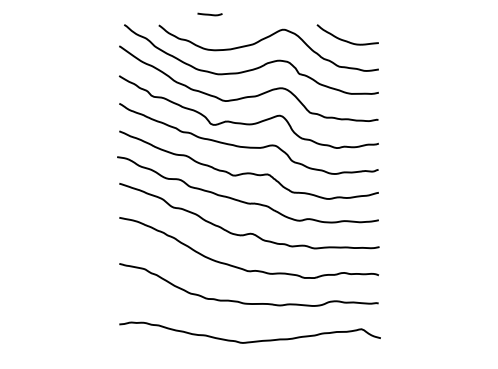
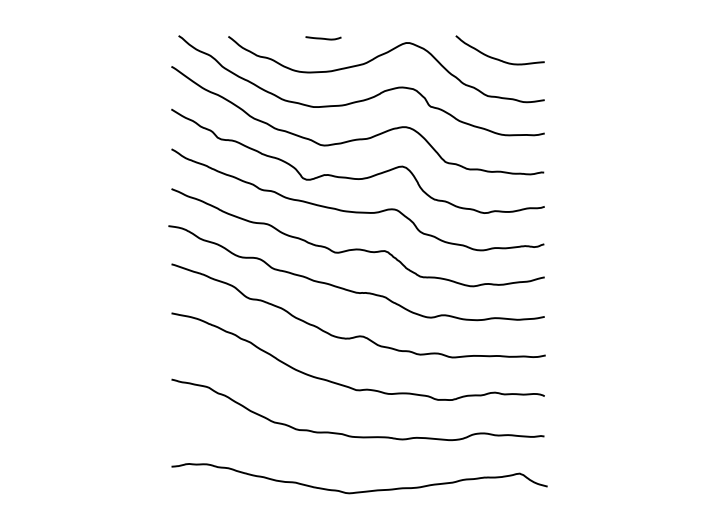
line: (209, 14) -> (322, 38), moved

